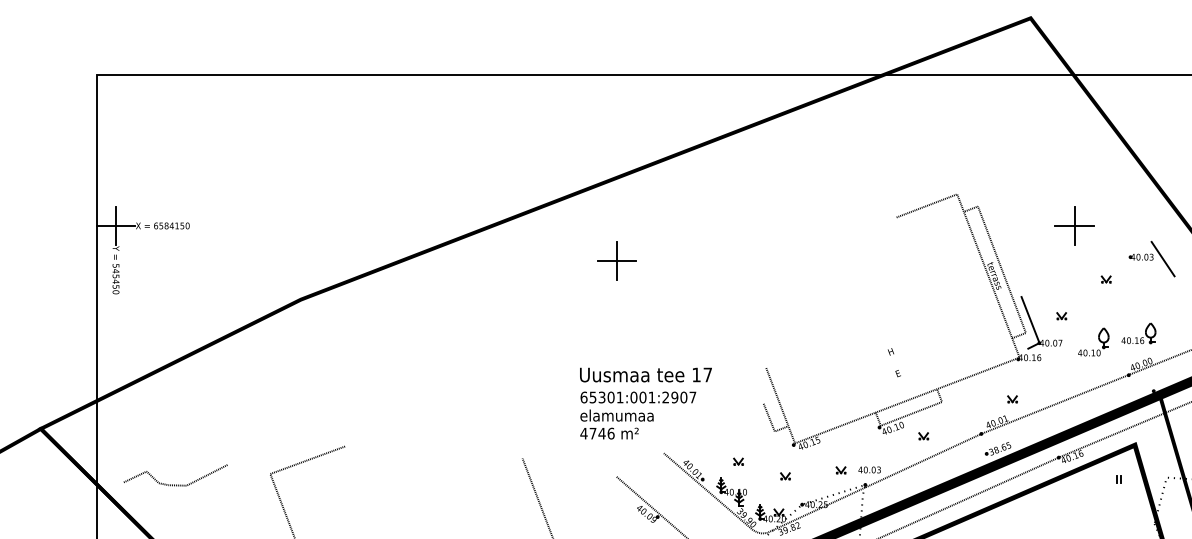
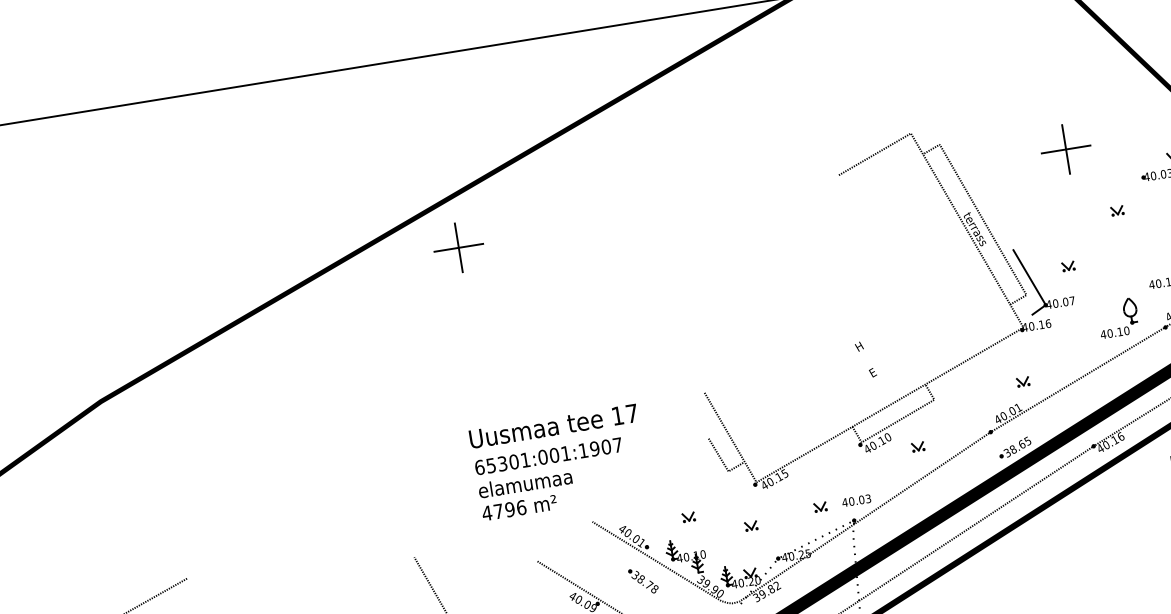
part: (616, 260) -> (457, 247), moved
part: (1093, 341) -> (1117, 317), moved
text: (665, 397) -> (583, 450), 65301:001:2907 -> 65301:001:1907
text: (601, 433) -> (509, 509), 4746 -> 4796
part: (695, 504) -> (642, 580), added

